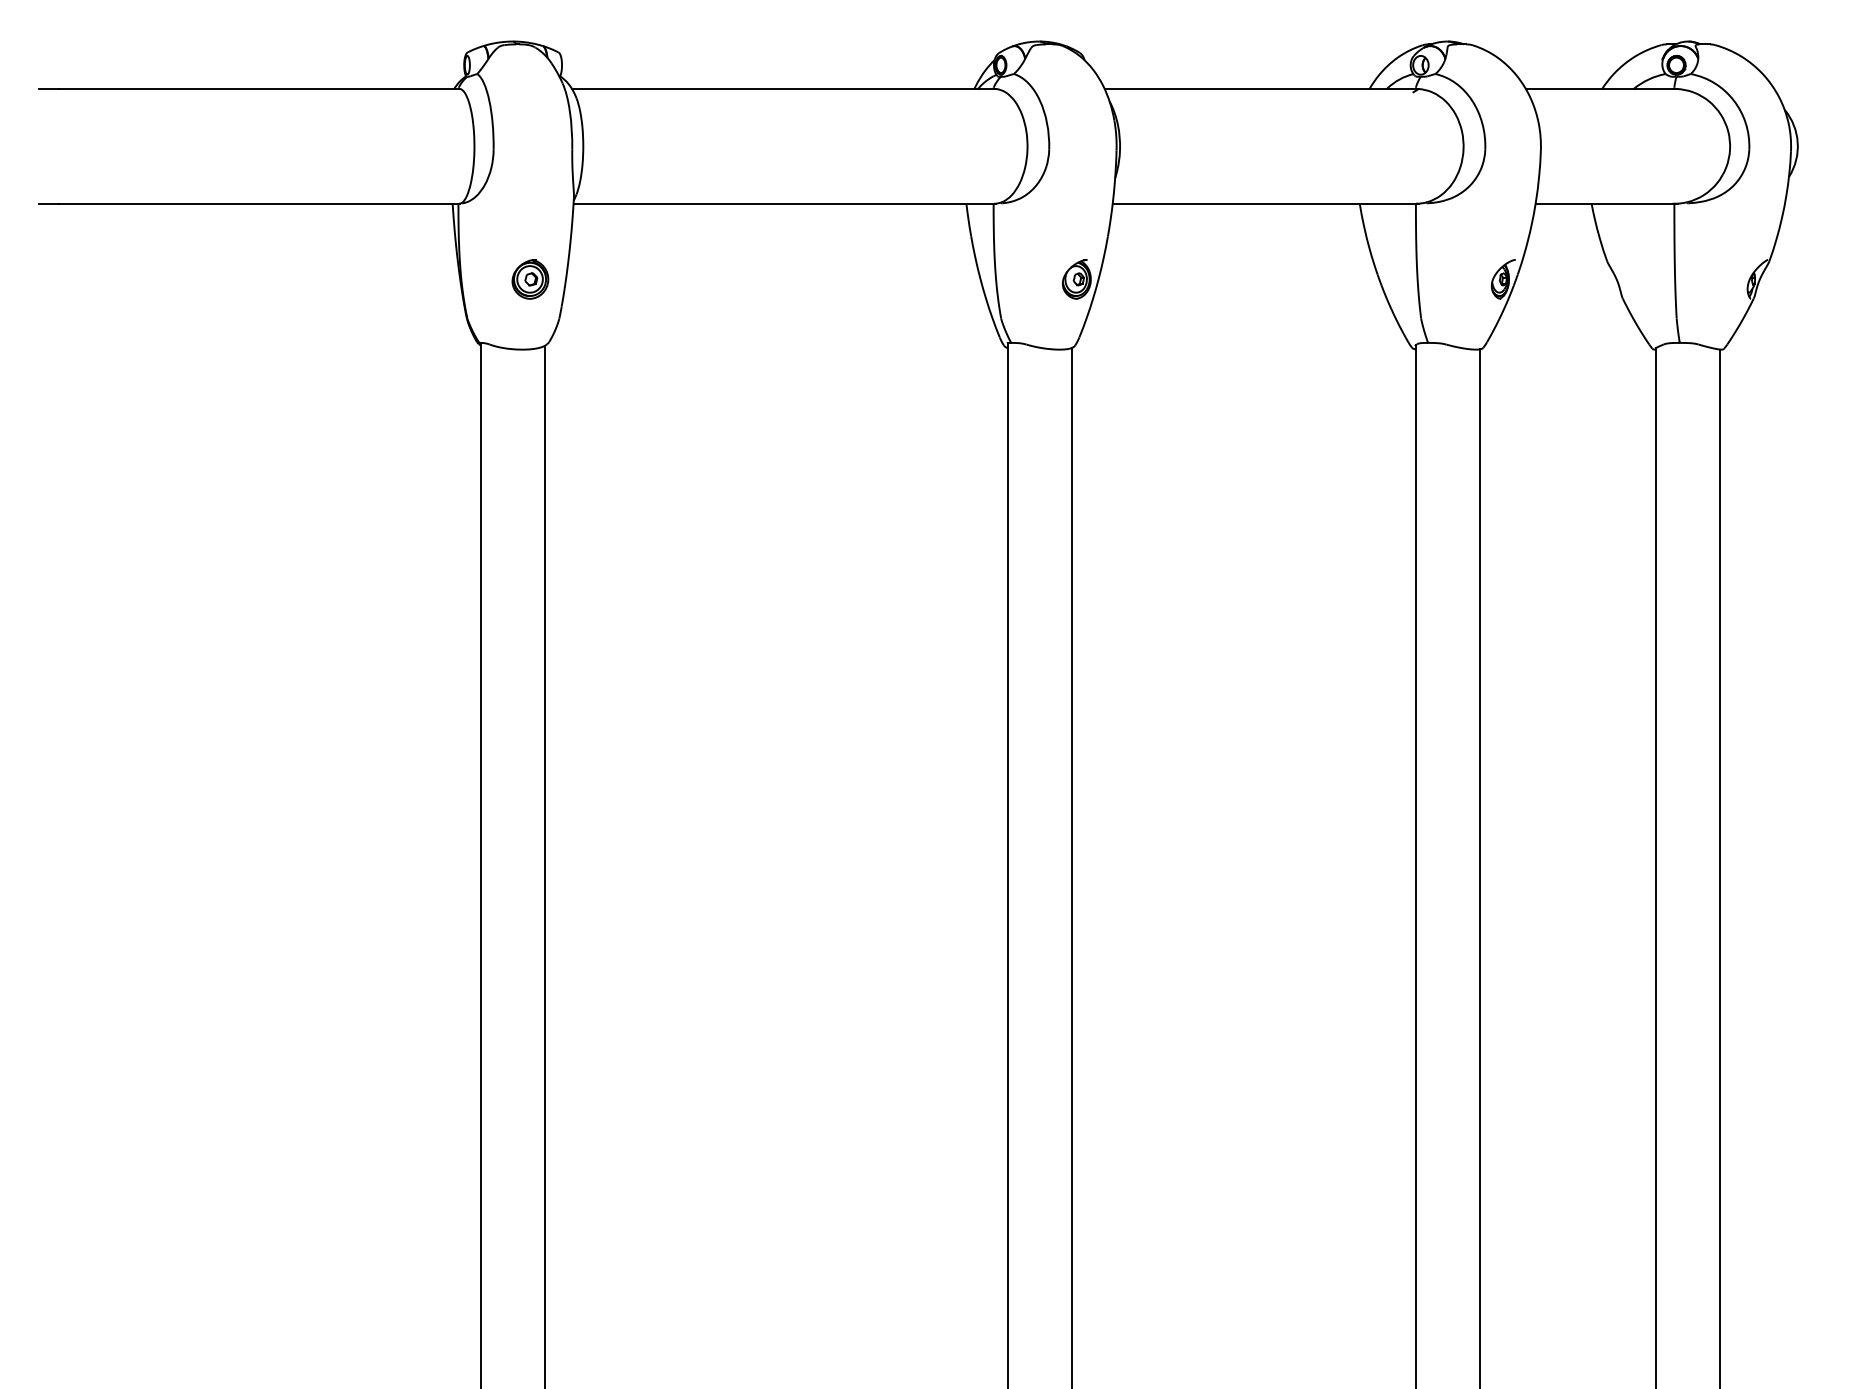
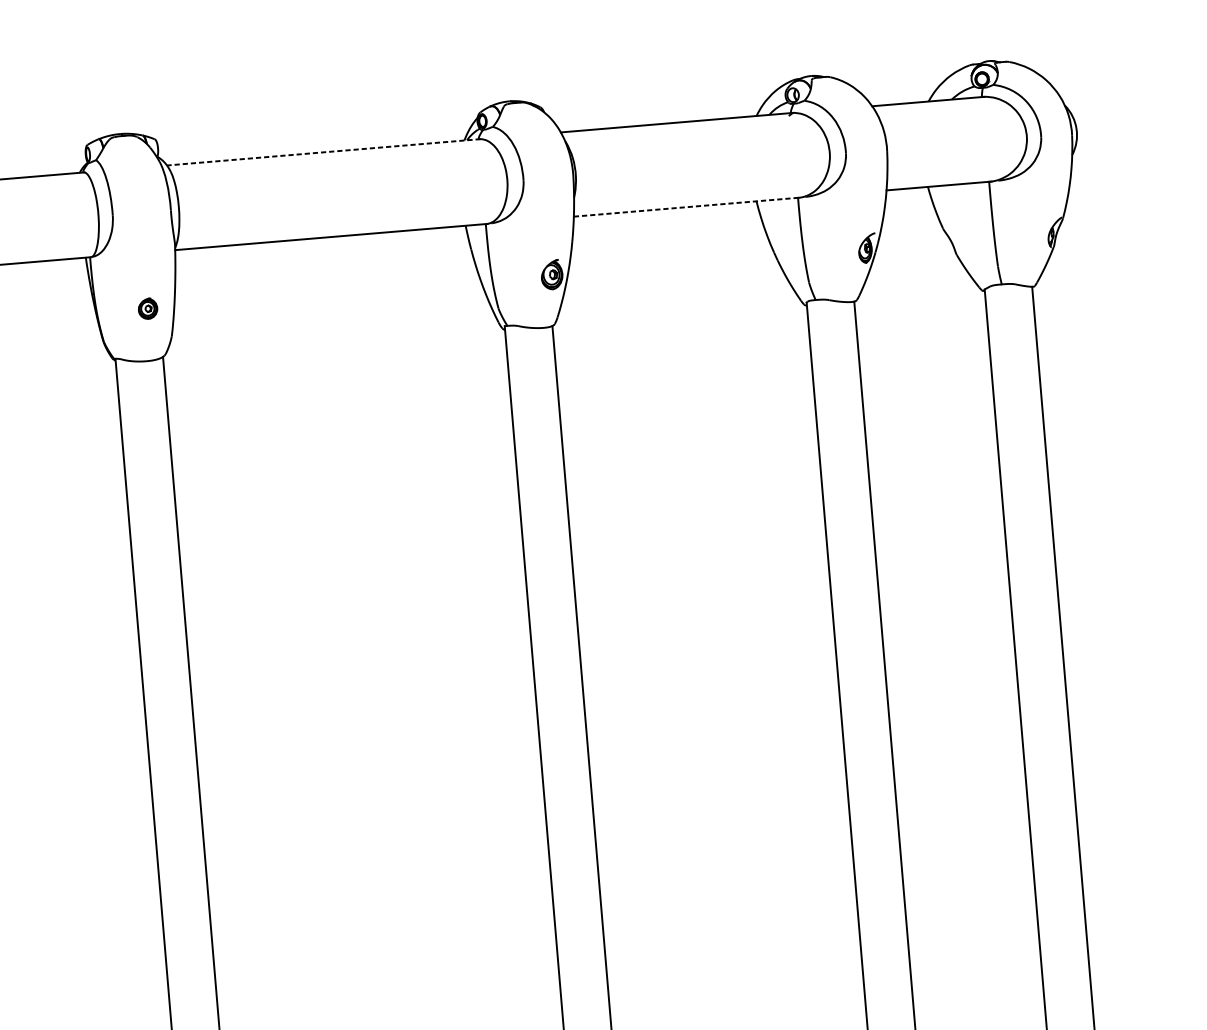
line: (783, 89) -> (323, 152), solid -> dashed
line: (1266, 203) -> (687, 206), solid -> dashed
part: (530, 279) -> (148, 308), size x0.7

